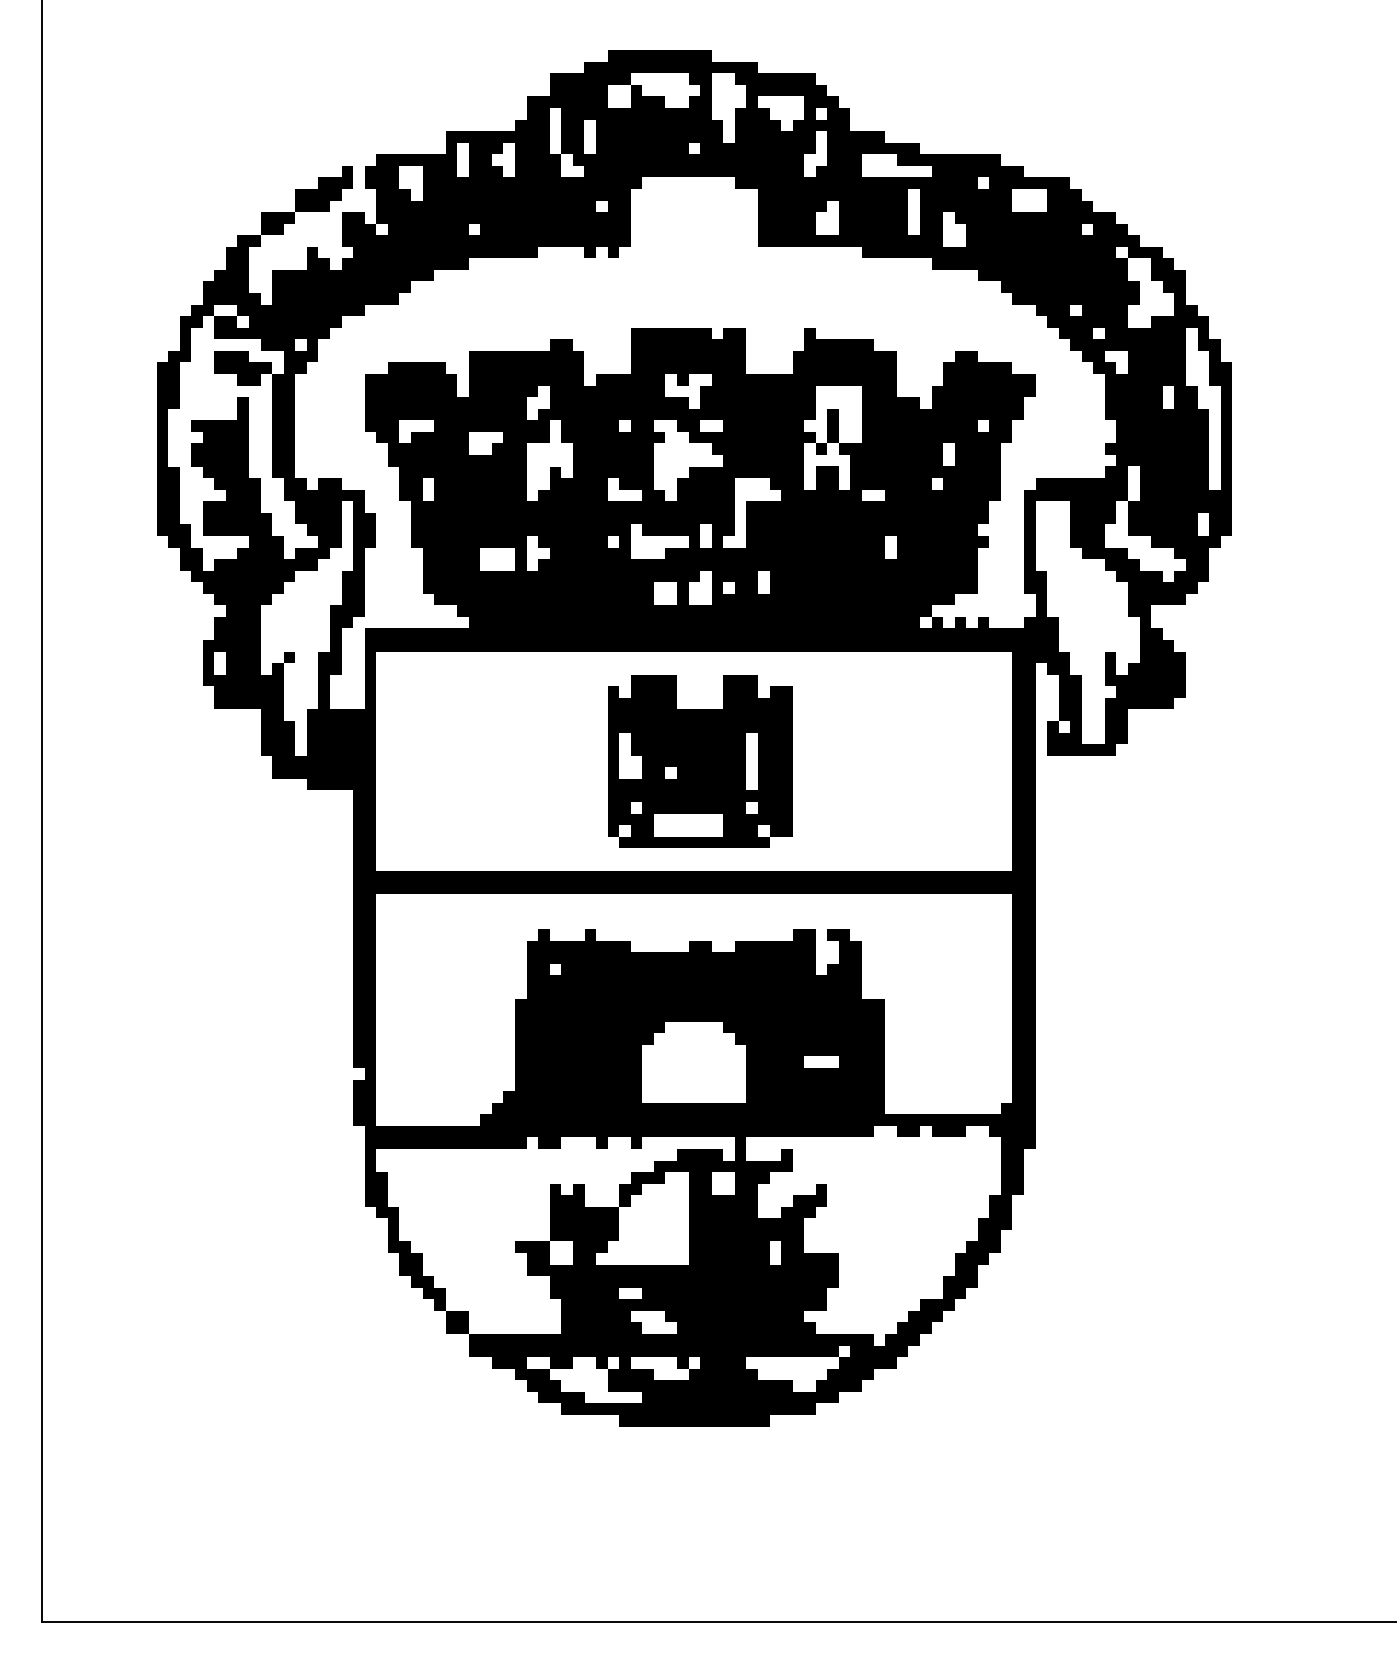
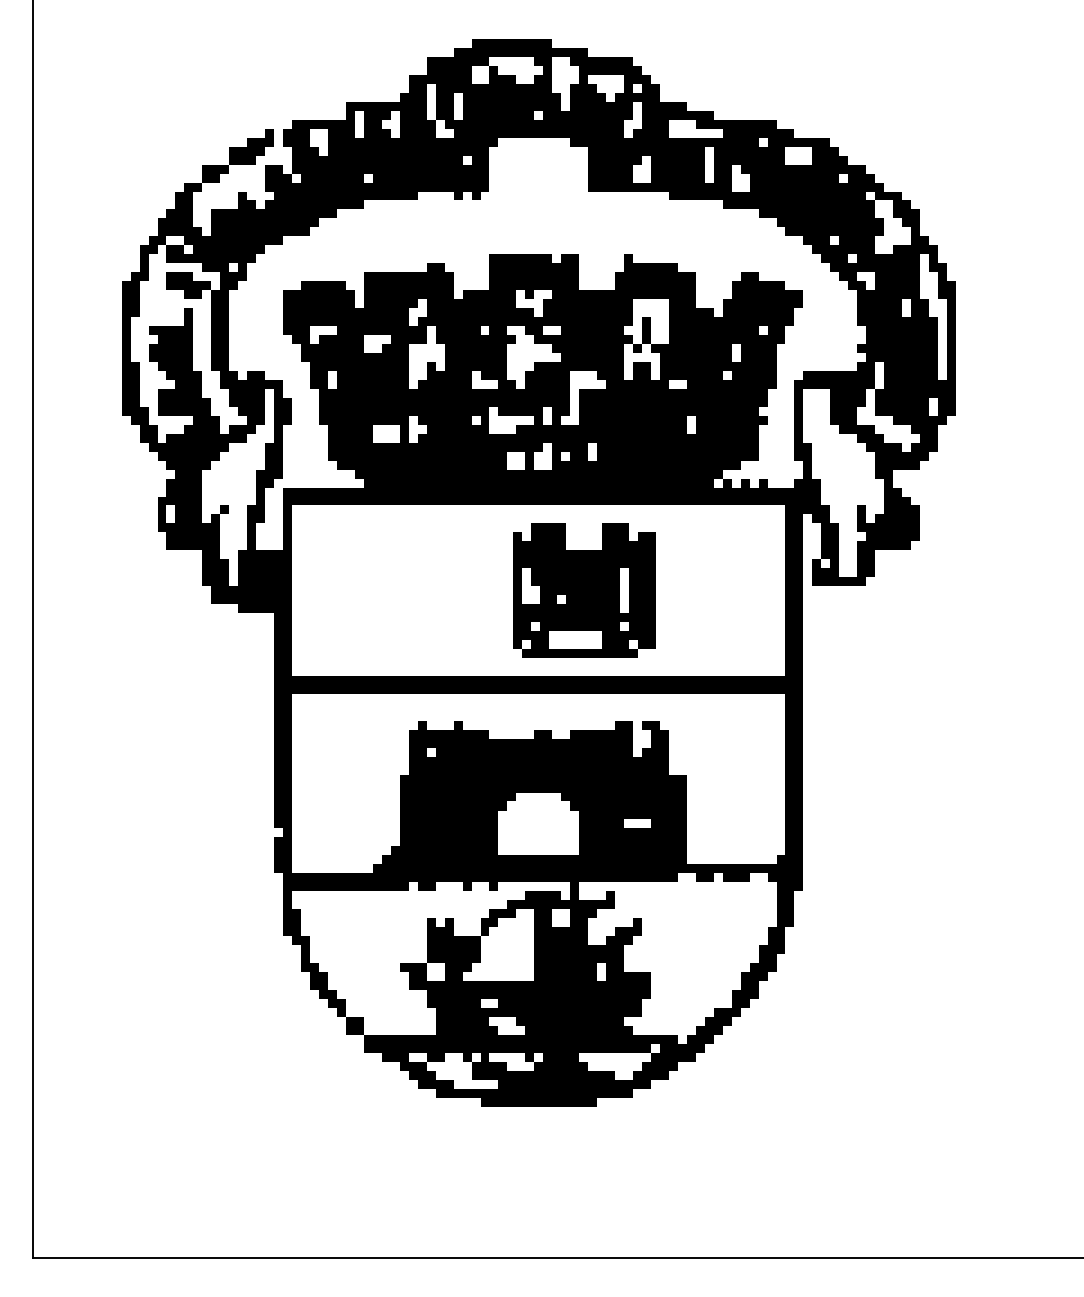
part: (700, 761) -> (584, 590), moved

